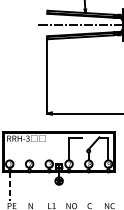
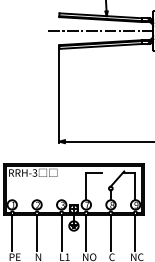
line: (9, 187) -> (12, 233), dashed -> solid
line: (29, 187) -> (37, 233), added
line: (49, 187) -> (61, 233), added
line: (69, 187) -> (86, 233), added
line: (88, 187) -> (110, 233), added
line: (108, 187) -> (135, 233), added

